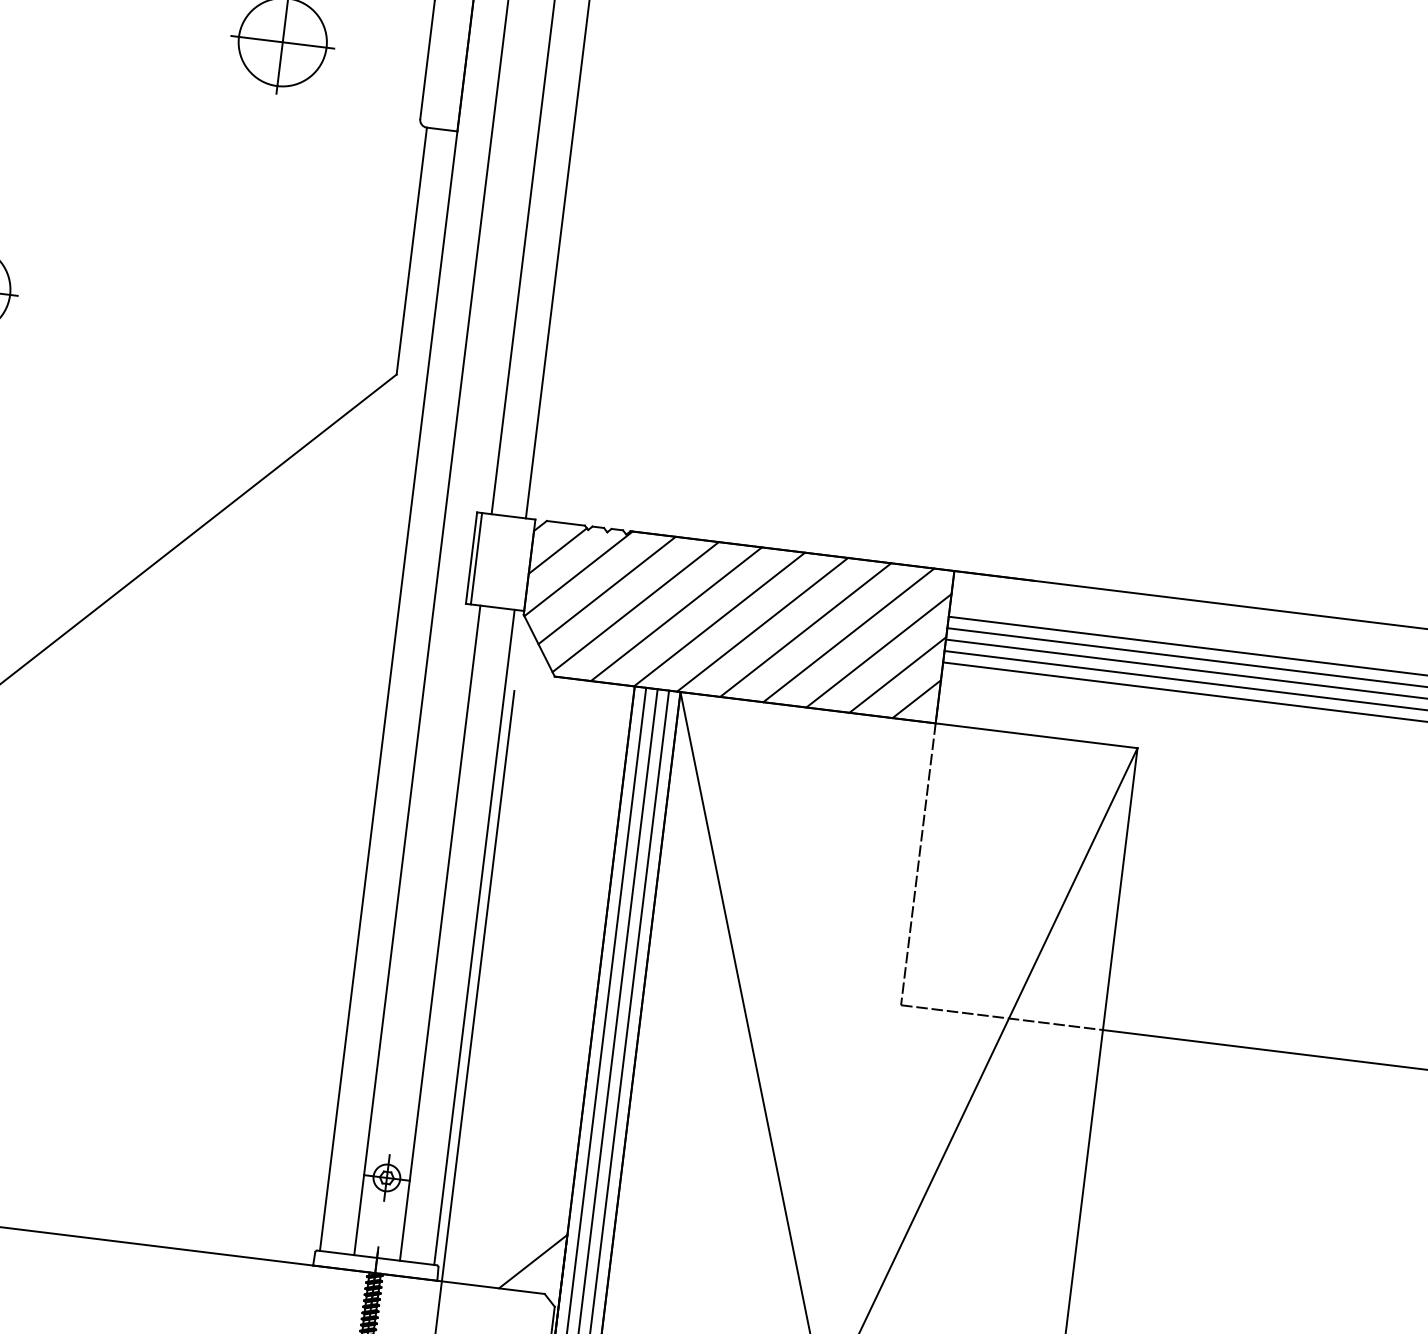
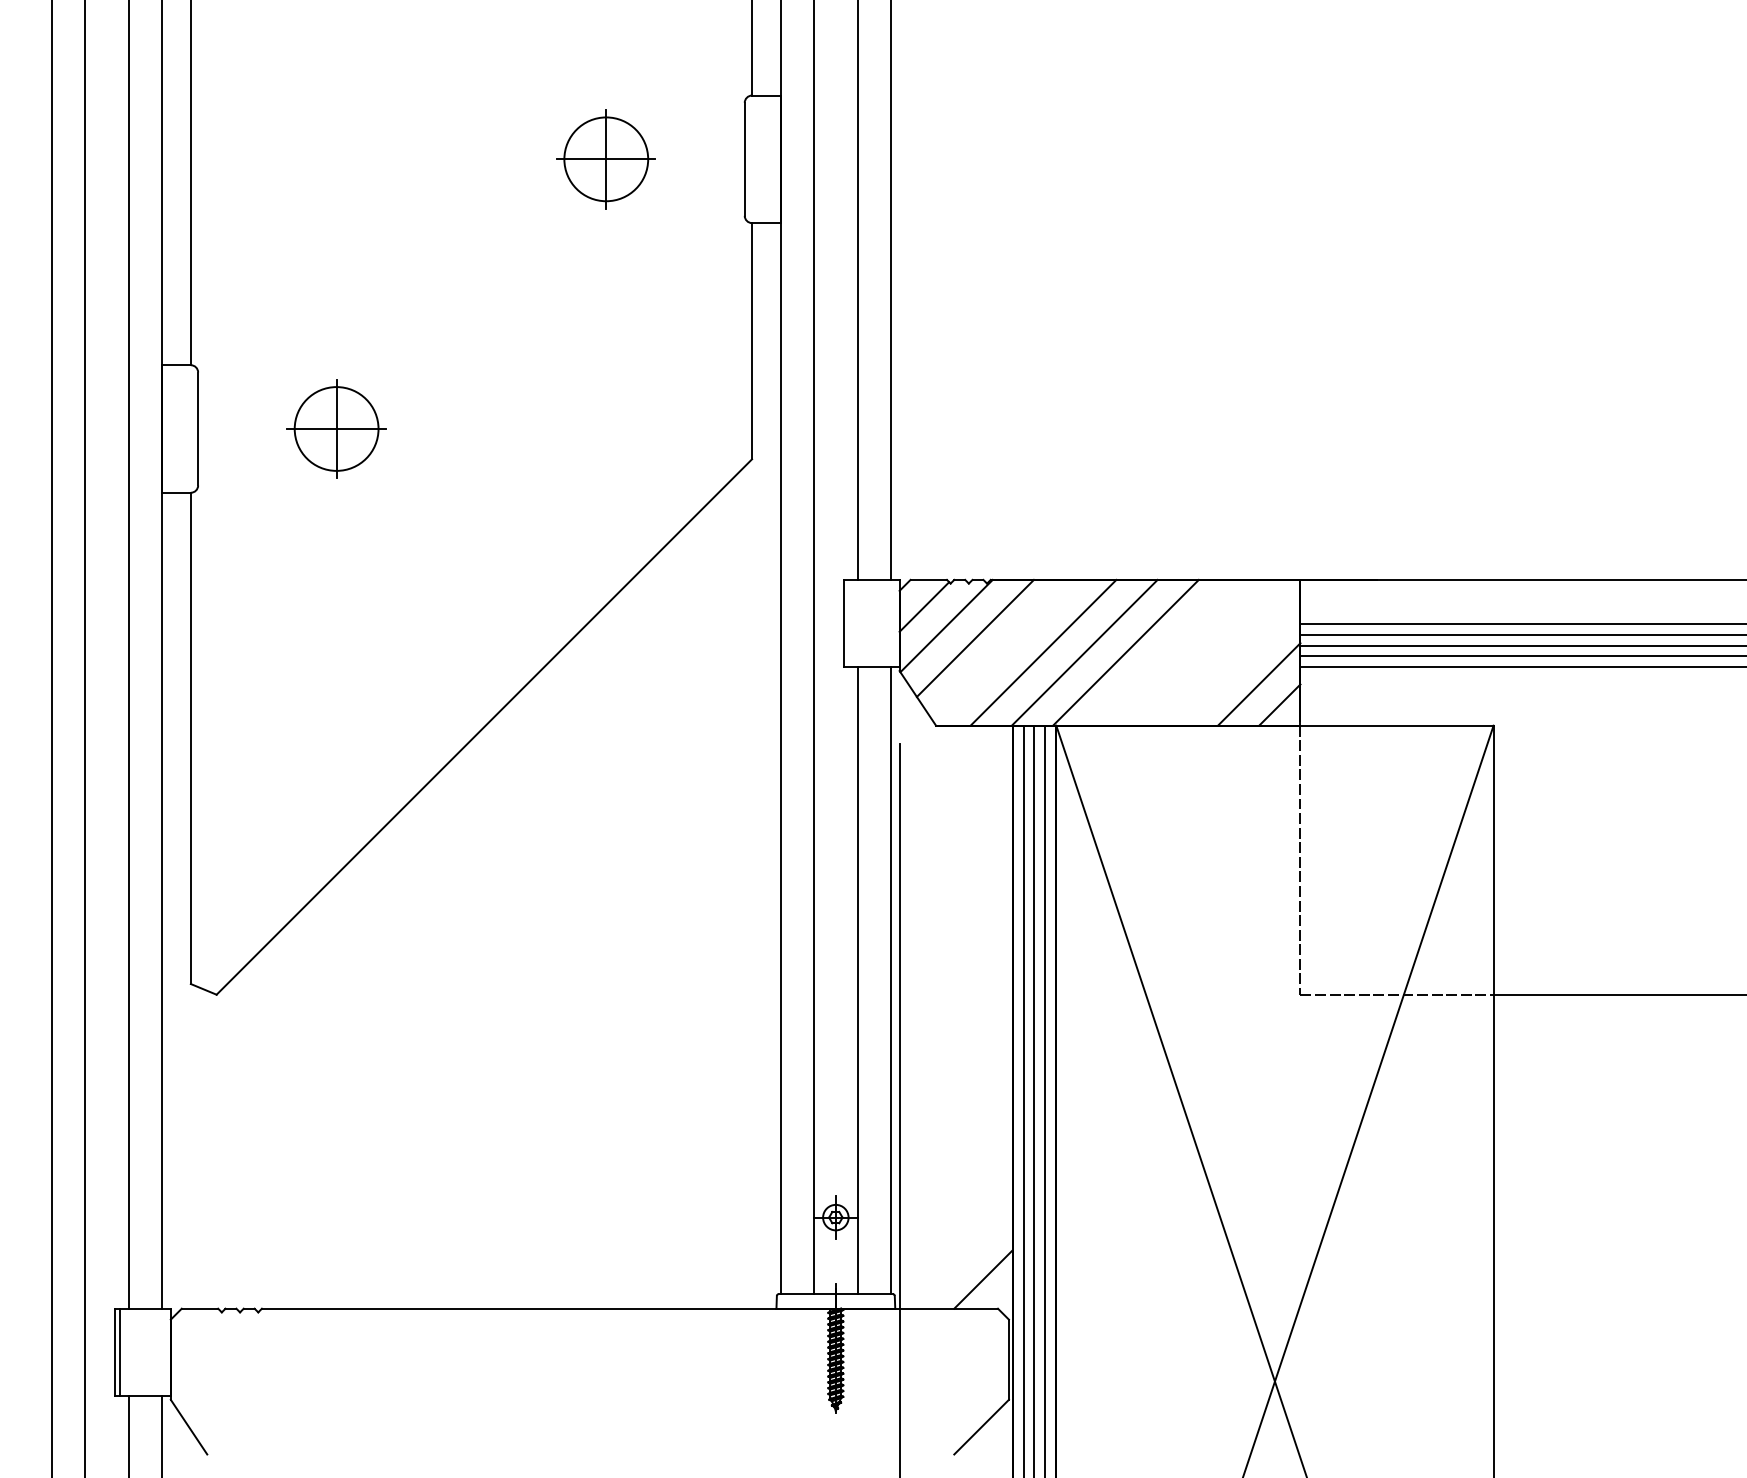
line: (476, 558) -> (848, 623), removed
line: (635, 606) -> (1004, 650), removed
line: (806, 629) -> (1167, 652), removed
line: (848, 635) -> (1208, 652), removed
line: (878, 650) -> (1238, 663), removed

